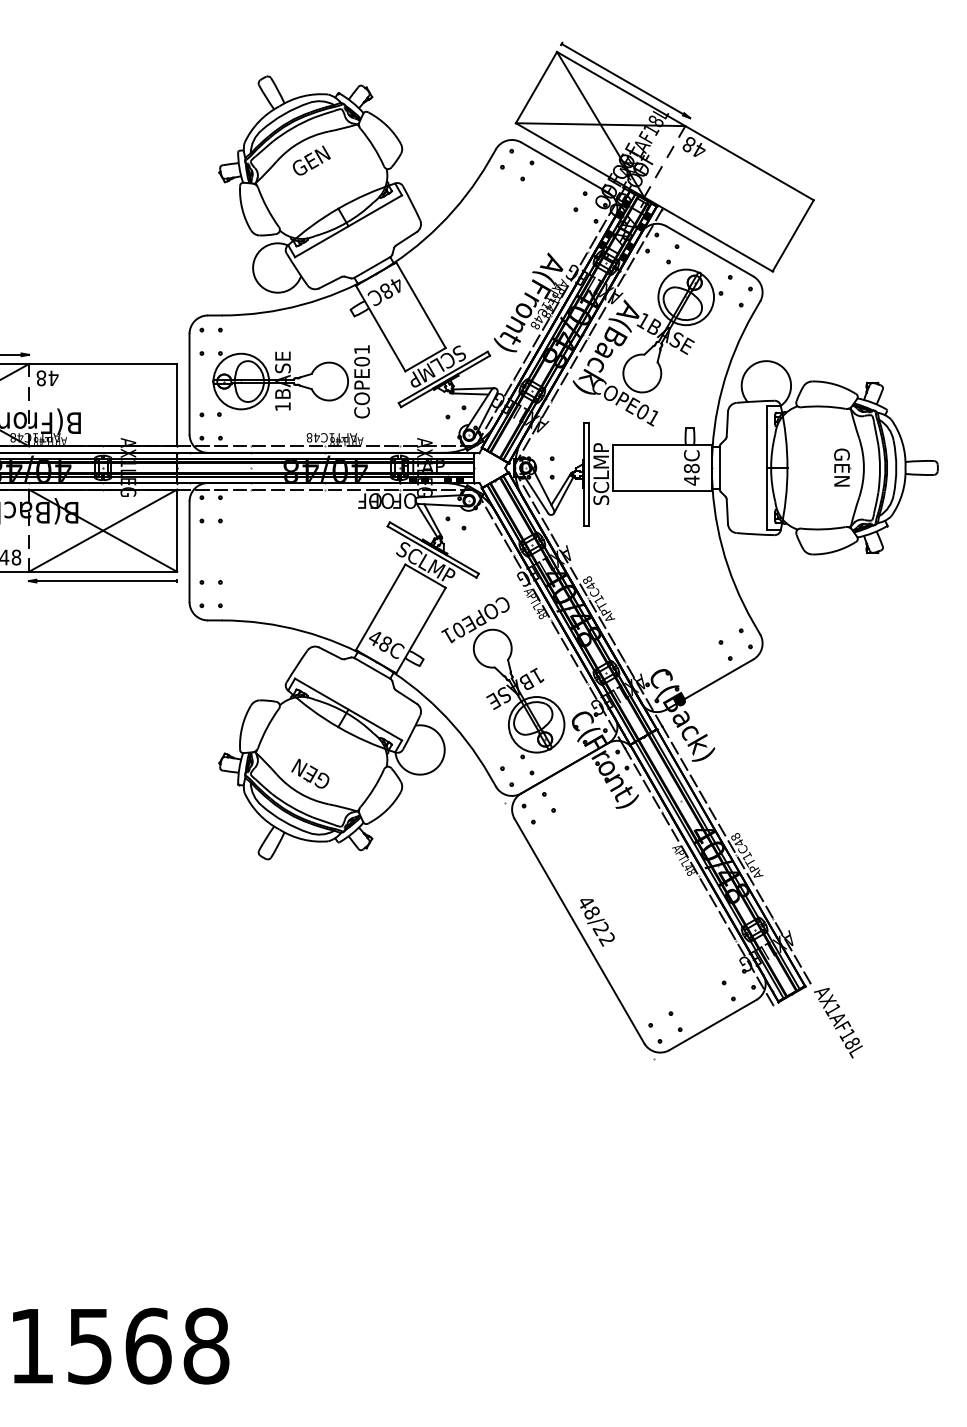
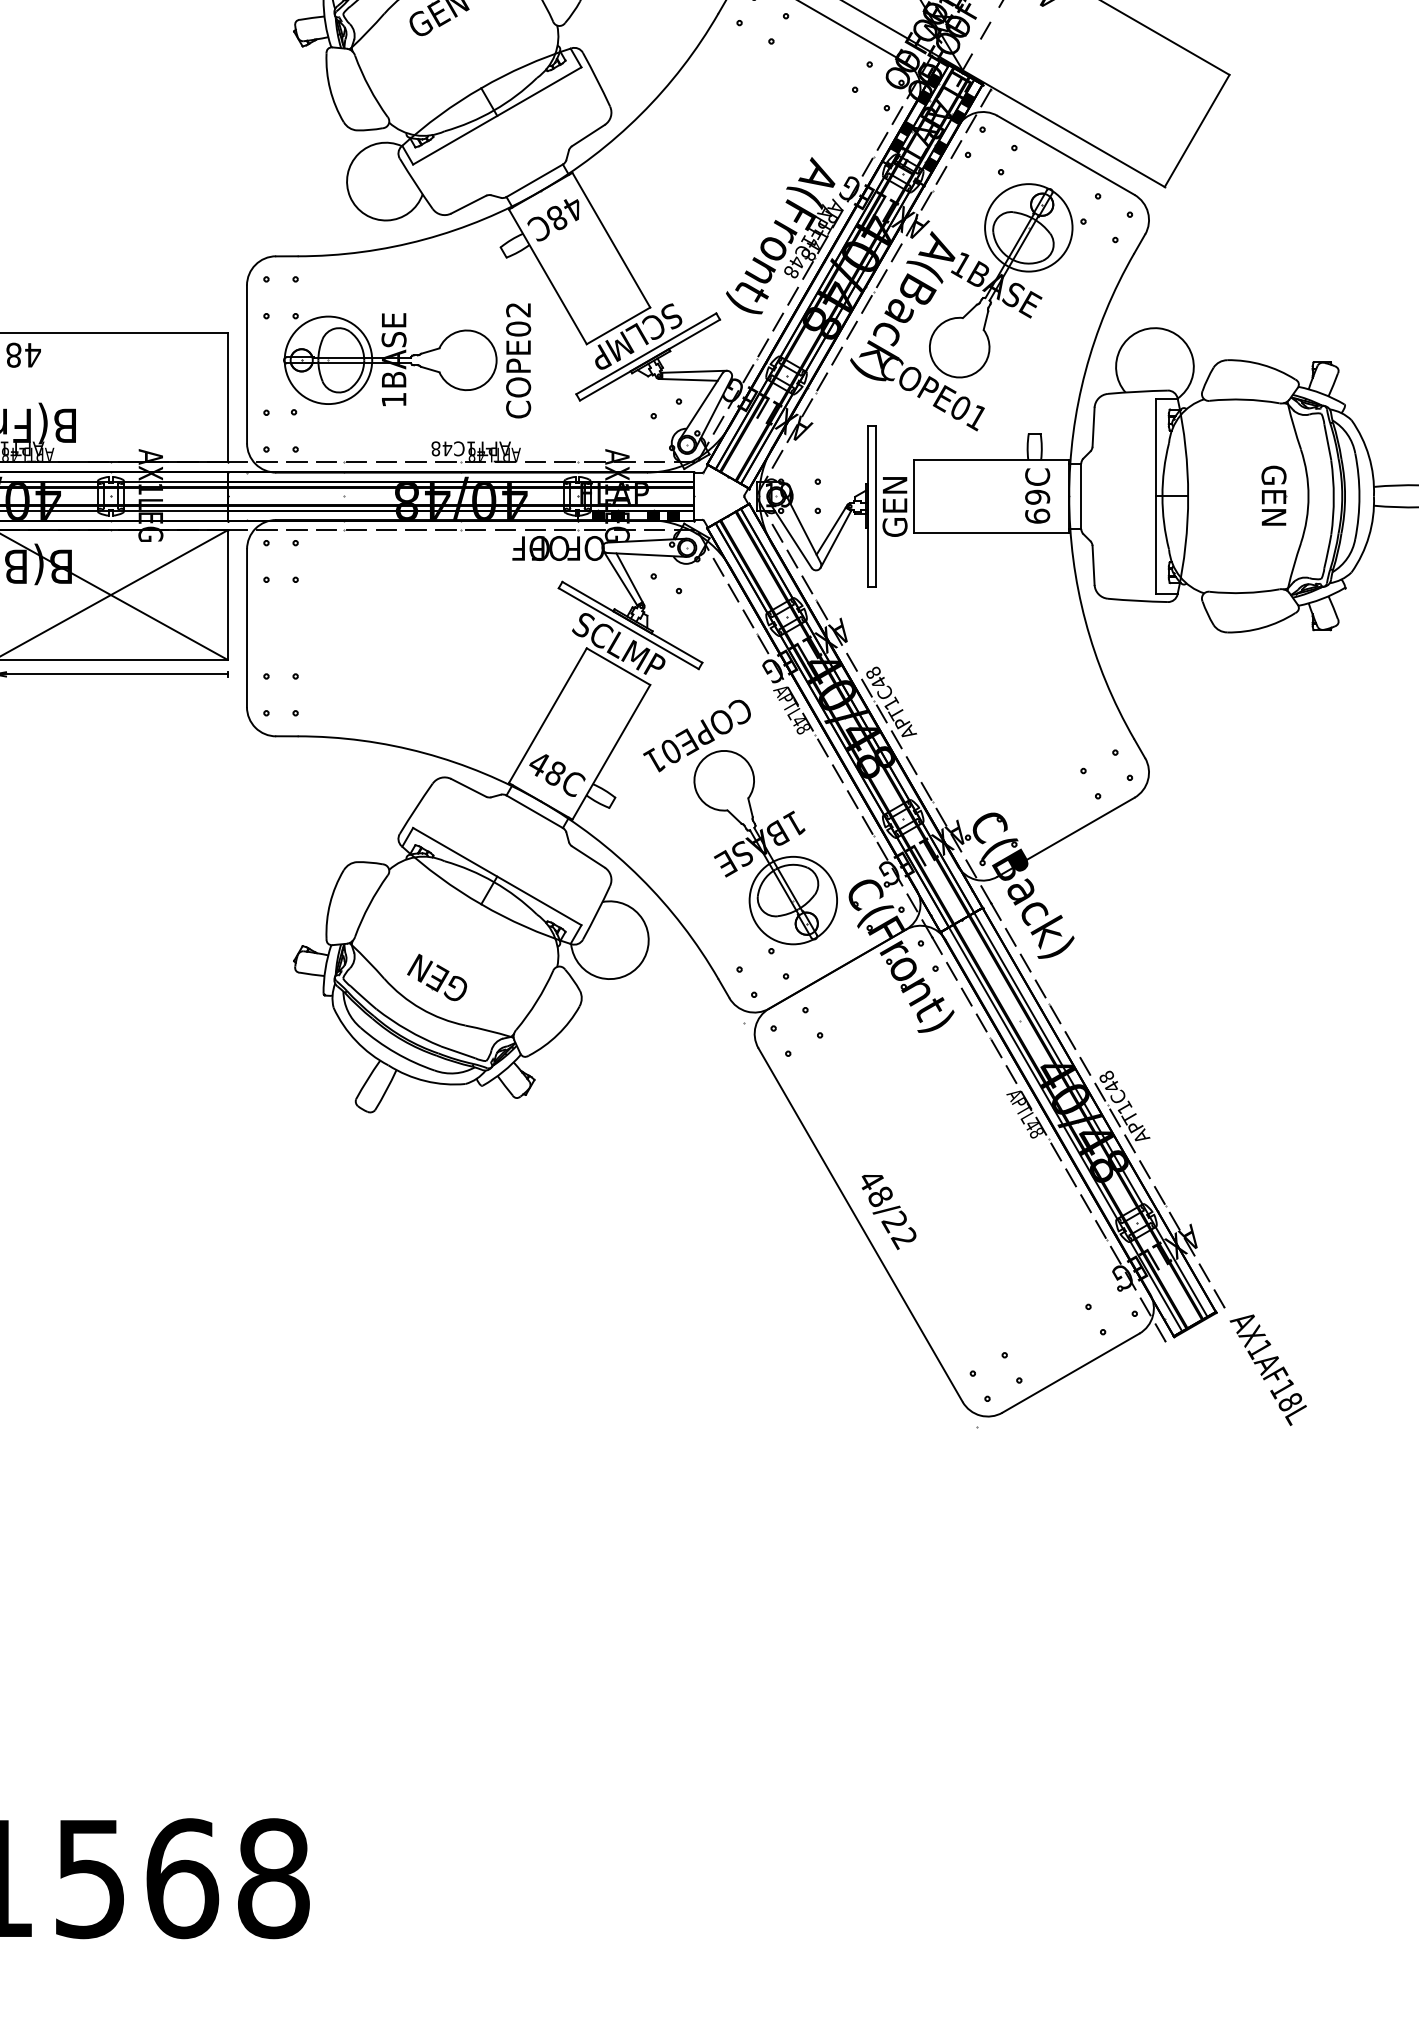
text: (361, 349) -> (517, 309), COPE01 -> COPE02
text: (601, 473) -> (895, 505), SCLMP -> GEN
text: (691, 474) -> (1037, 506), 48C -> 69C

